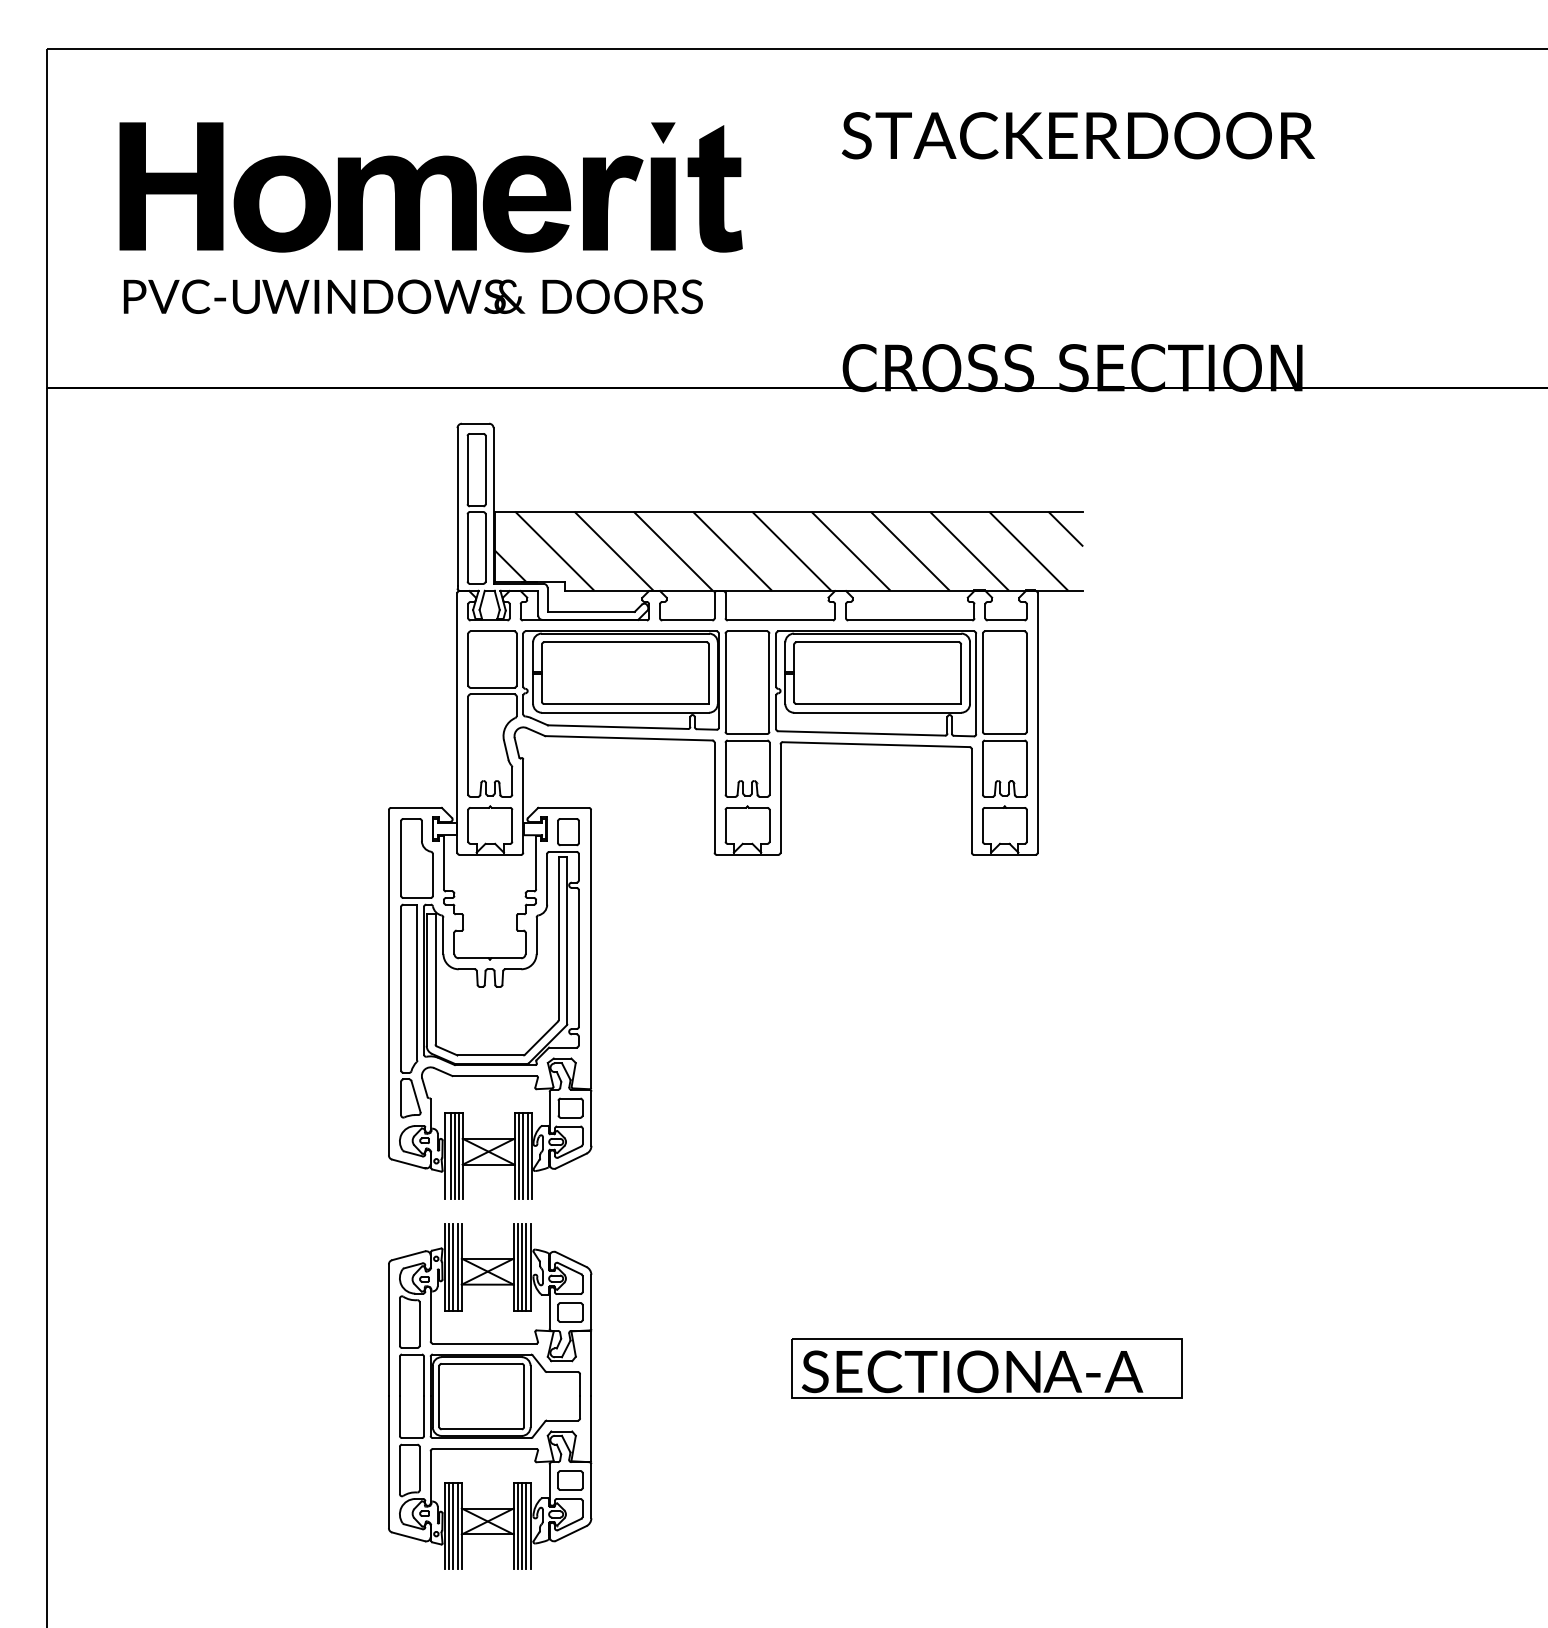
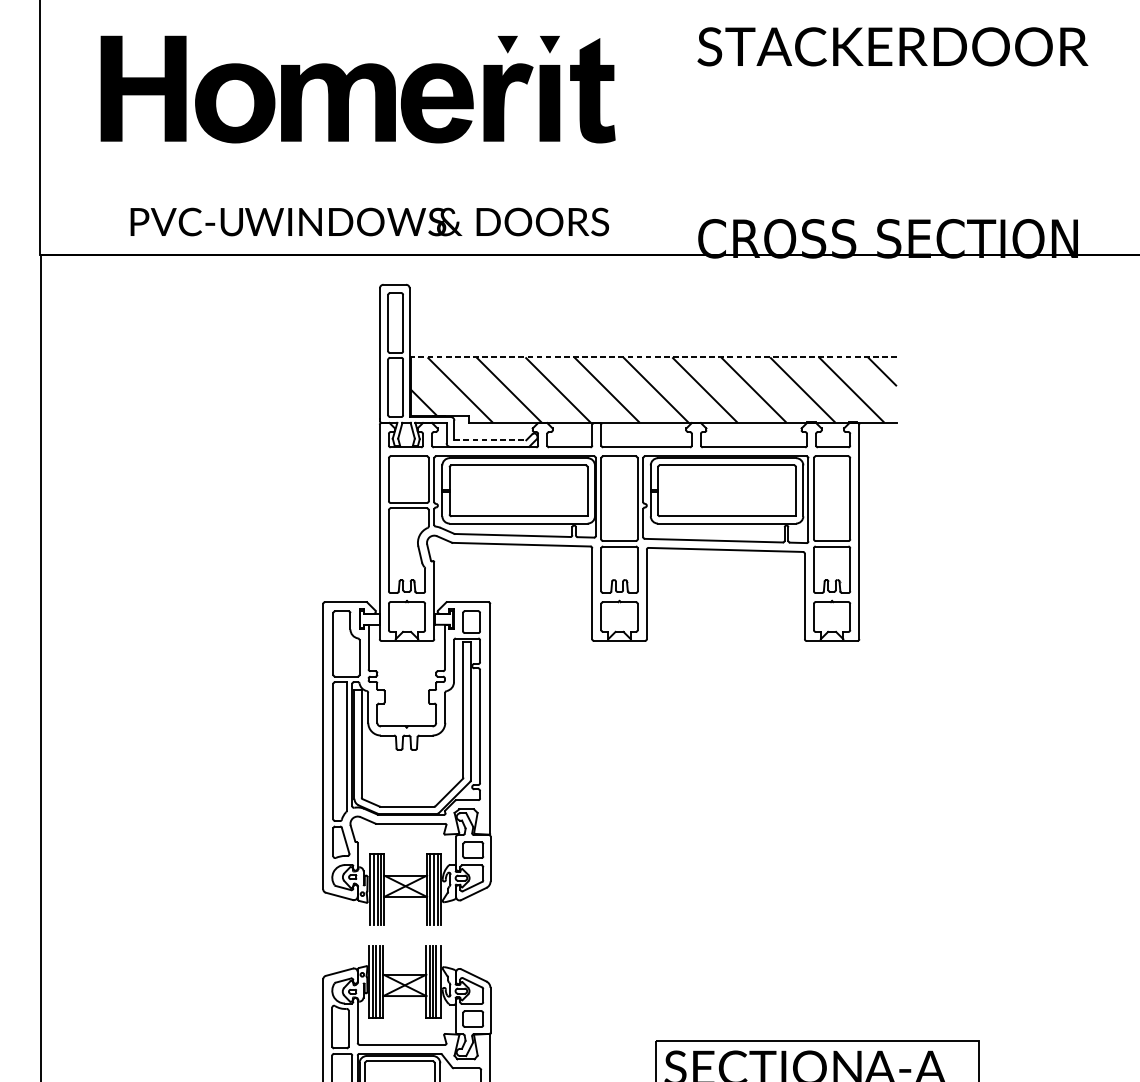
part: (612, 132) -> (507, 44), added
text: (412, 296) -> (369, 221), moved
line: (788, 511) -> (653, 357), solid -> dashed
line: (591, 611) -> (490, 439), solid -> dashed

